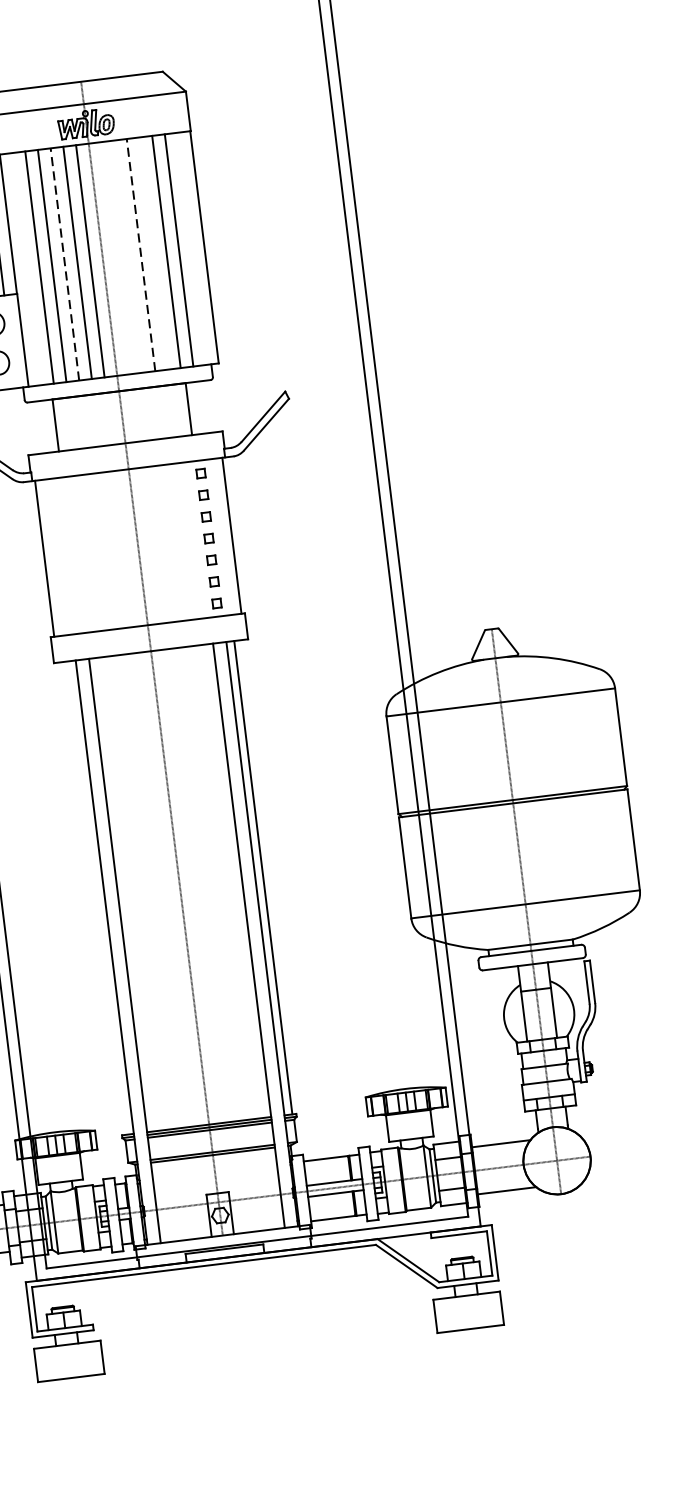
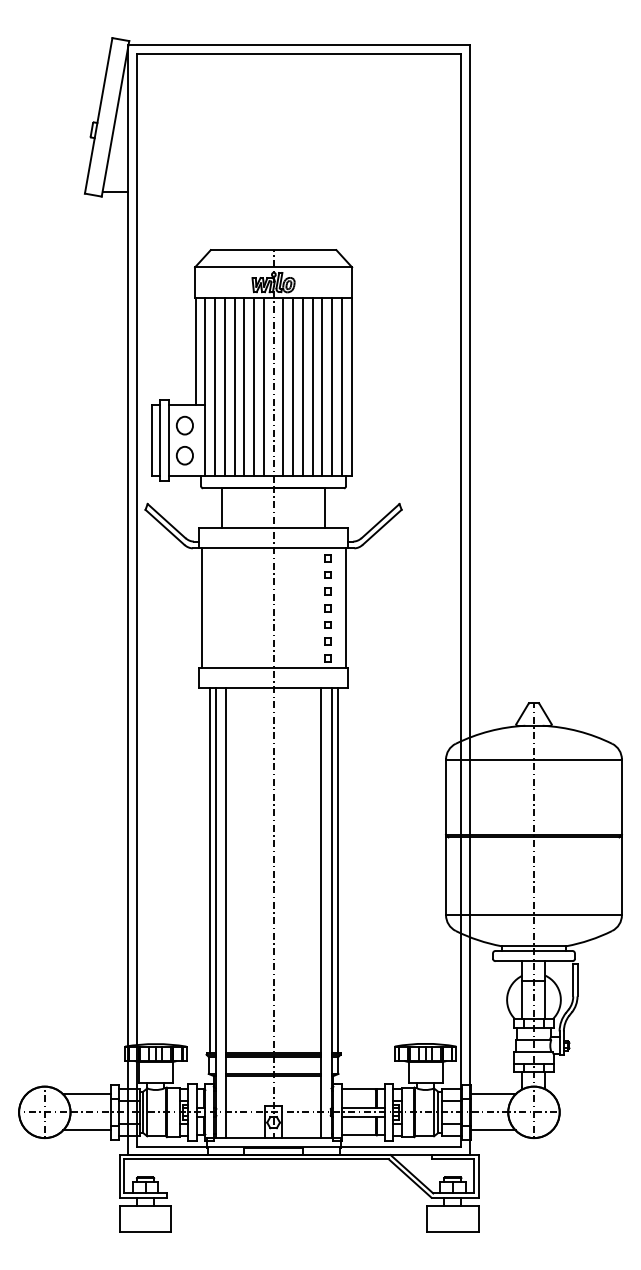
line: (191, 248) -> (341, 386), added
line: (153, 252) -> (312, 386), added
line: (140, 254) -> (302, 386), dashed -> solid
line: (128, 255) -> (293, 386), added
line: (115, 257) -> (283, 386), added
line: (65, 263) -> (244, 386), dashed -> solid
line: (27, 268) -> (215, 386), added
line: (96, 898) -> (209, 870), added

